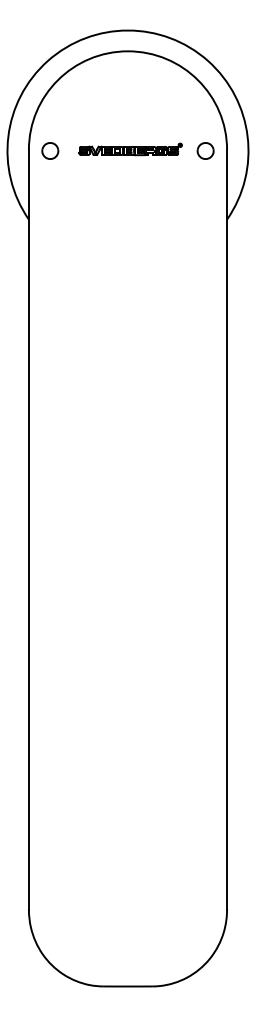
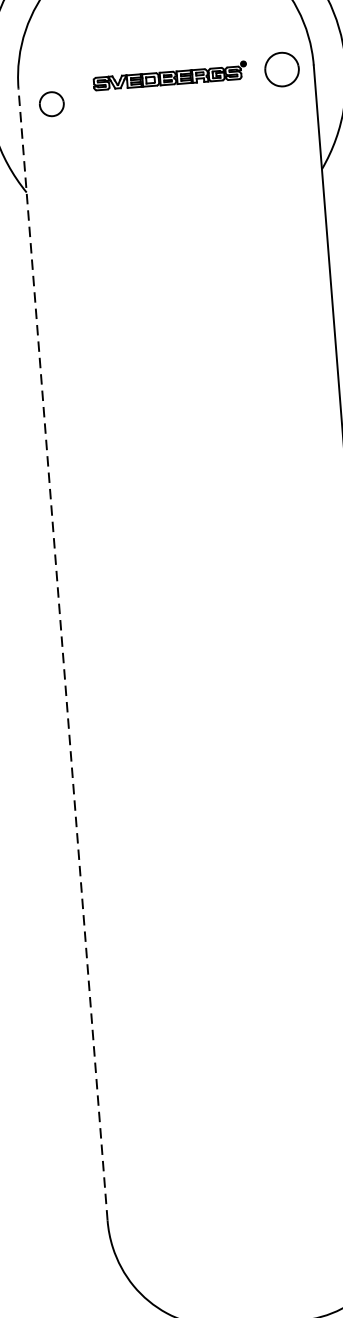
part: (50, 150) -> (52, 103), moved
part: (205, 150) -> (281, 68), size x1.4
line: (28, 529) -> (62, 654), solid -> dashed

